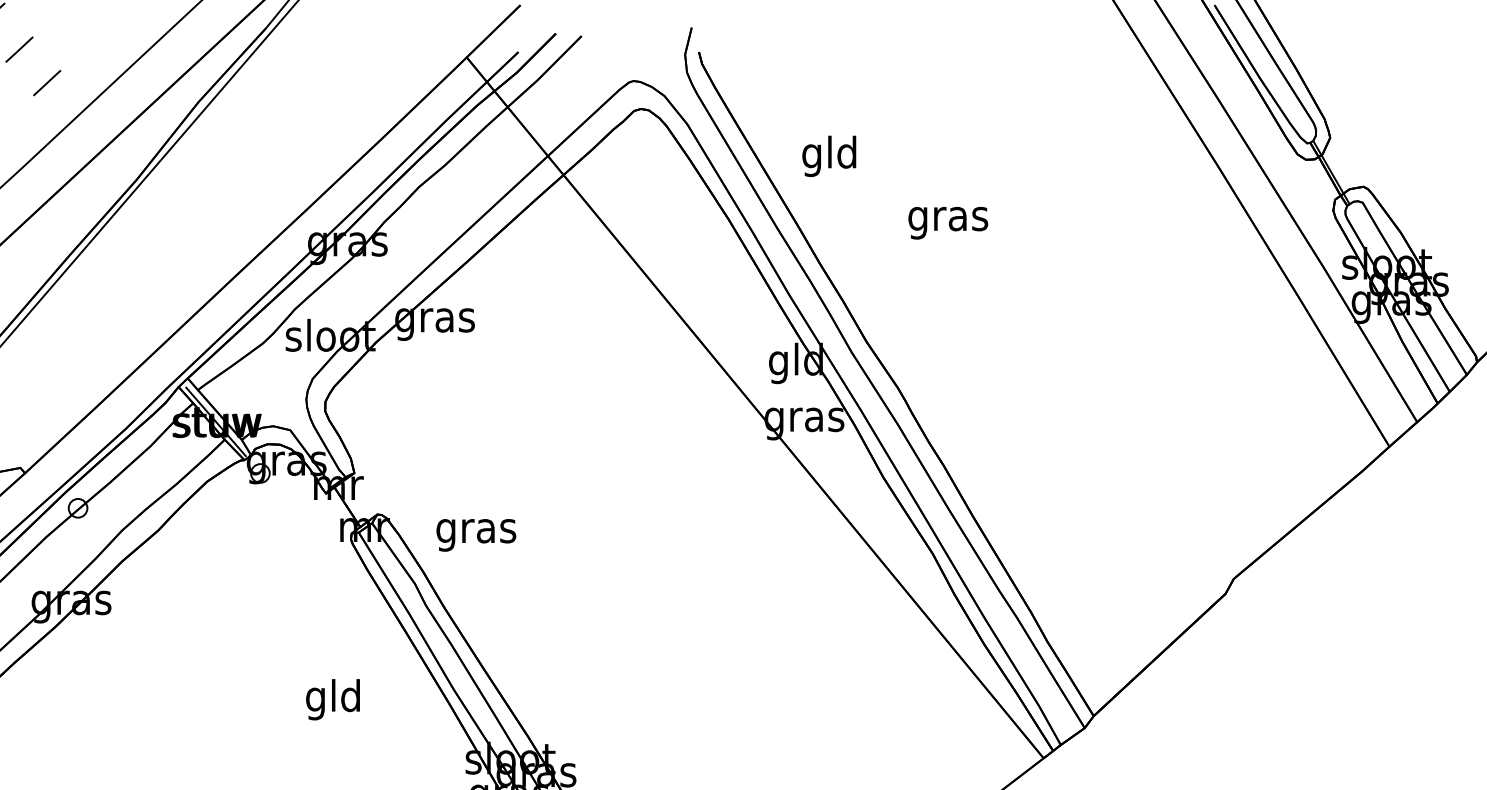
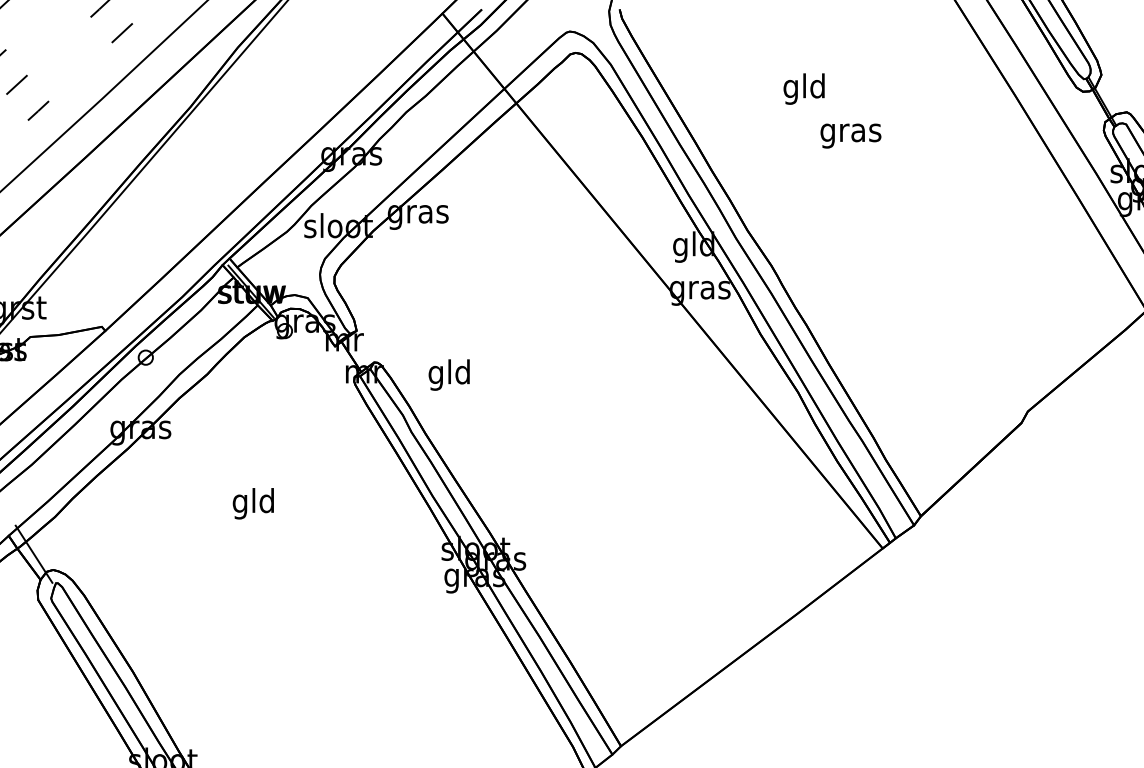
text: (828, 155) -> (803, 88), moved
text: (947, 222) -> (850, 135), moved
text: (475, 530) -> (449, 374), gras -> gld
text: (331, 699) -> (252, 503), moved

